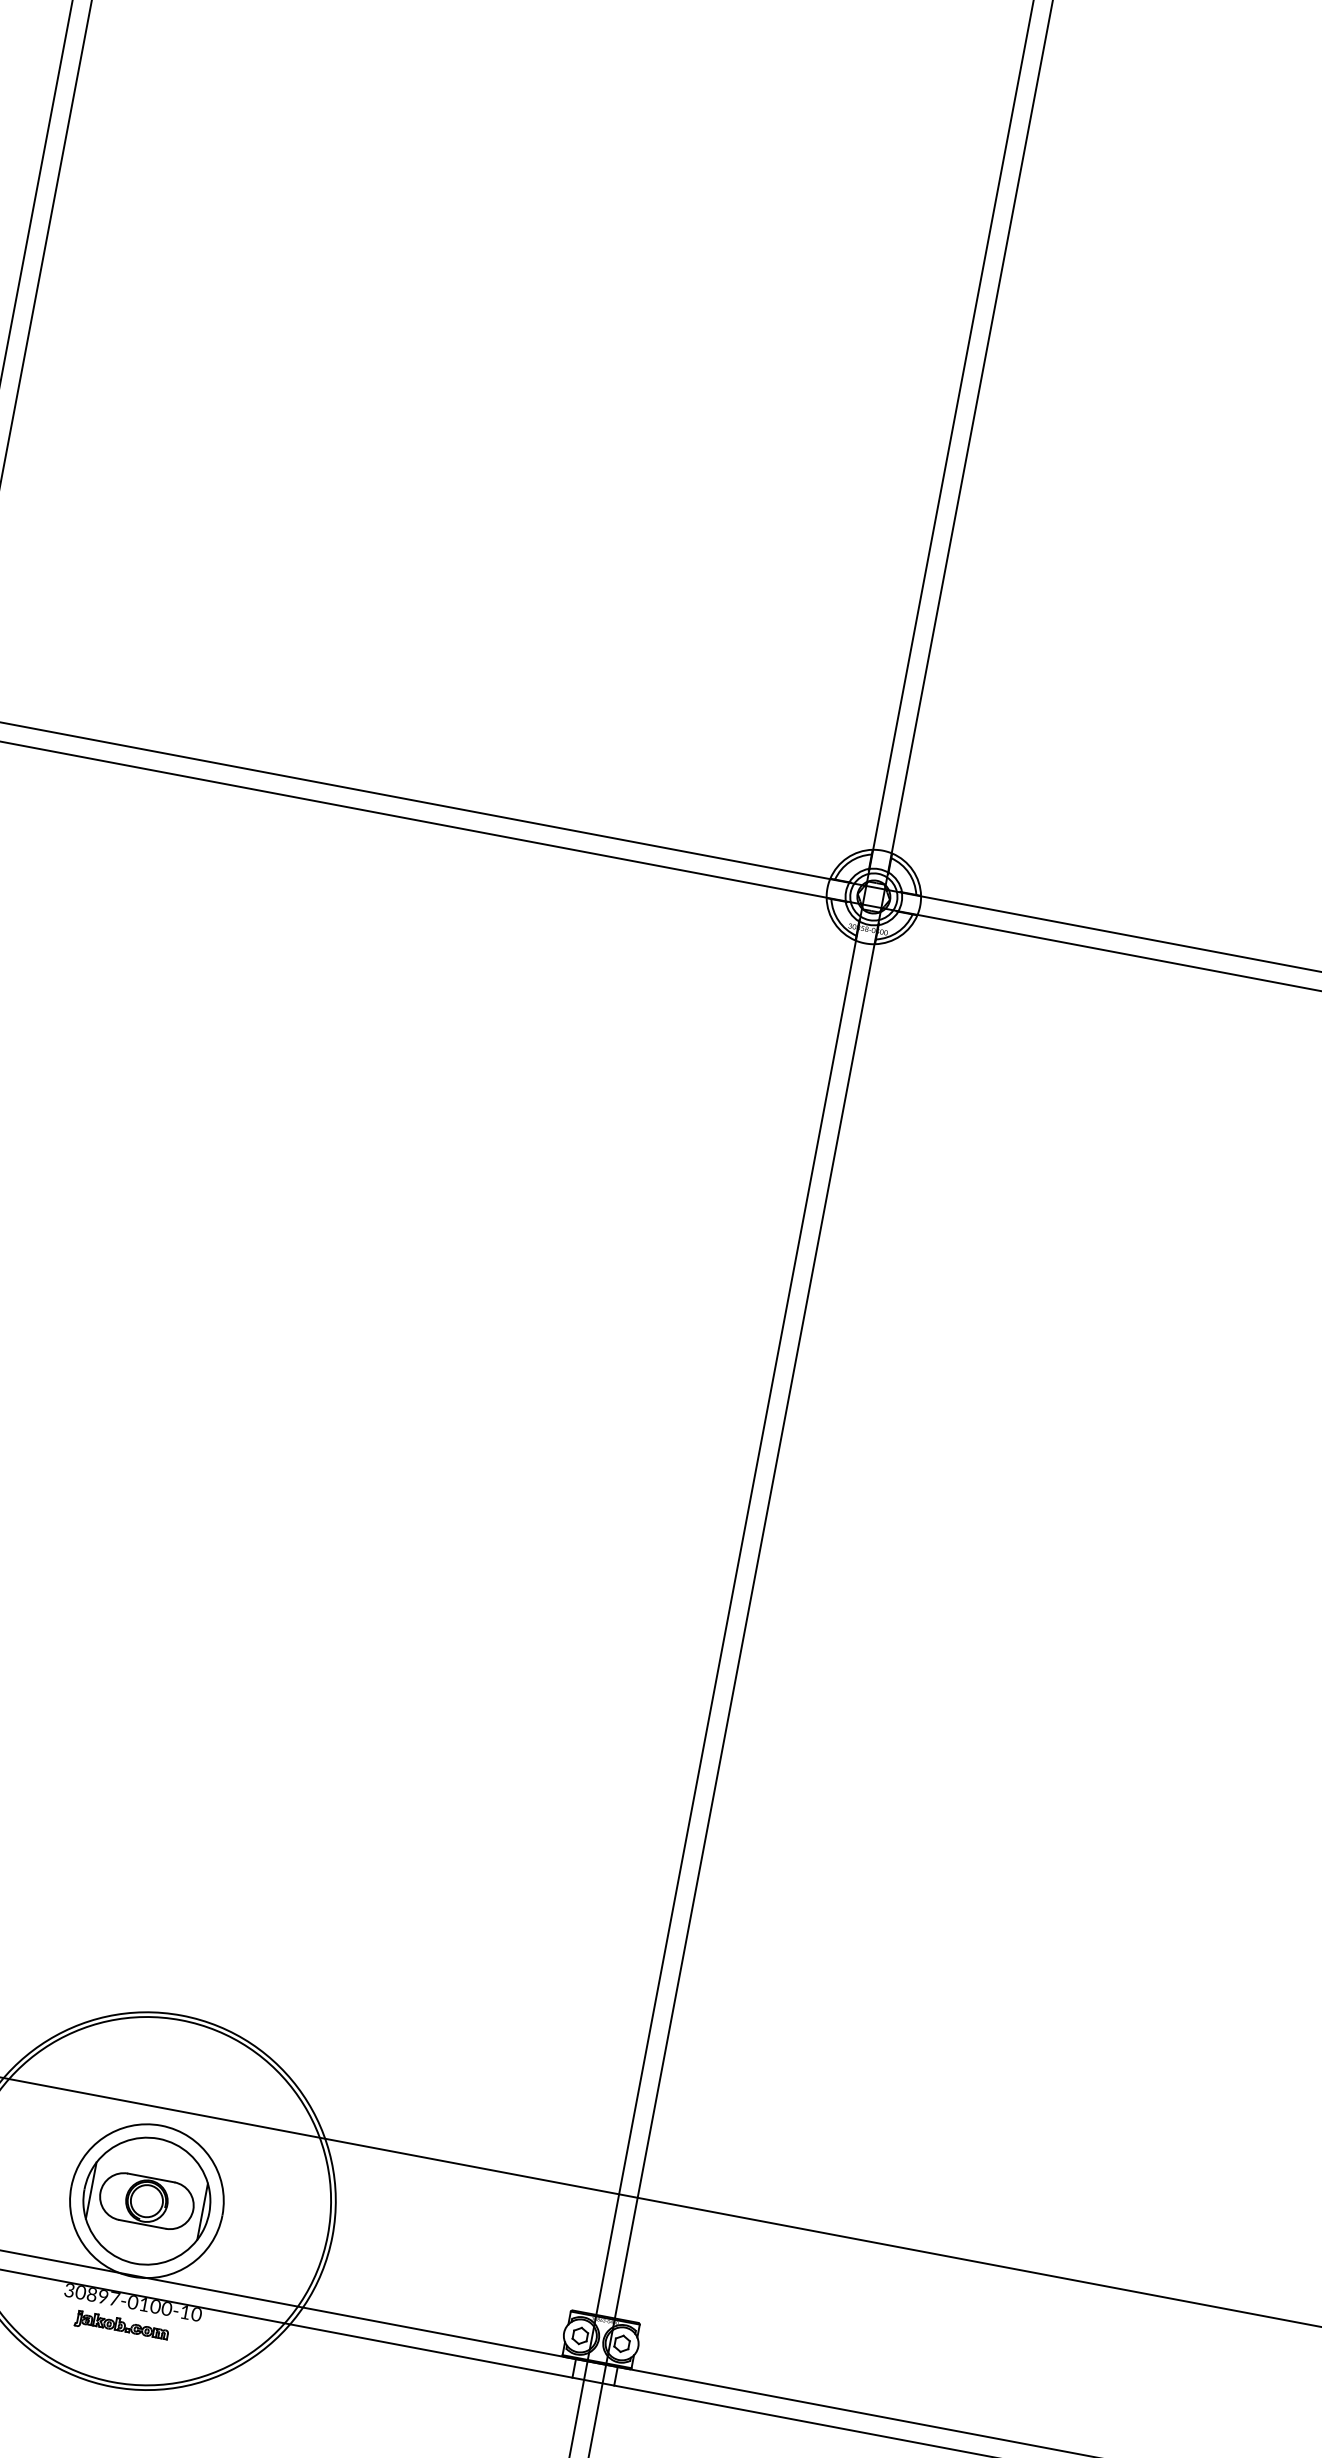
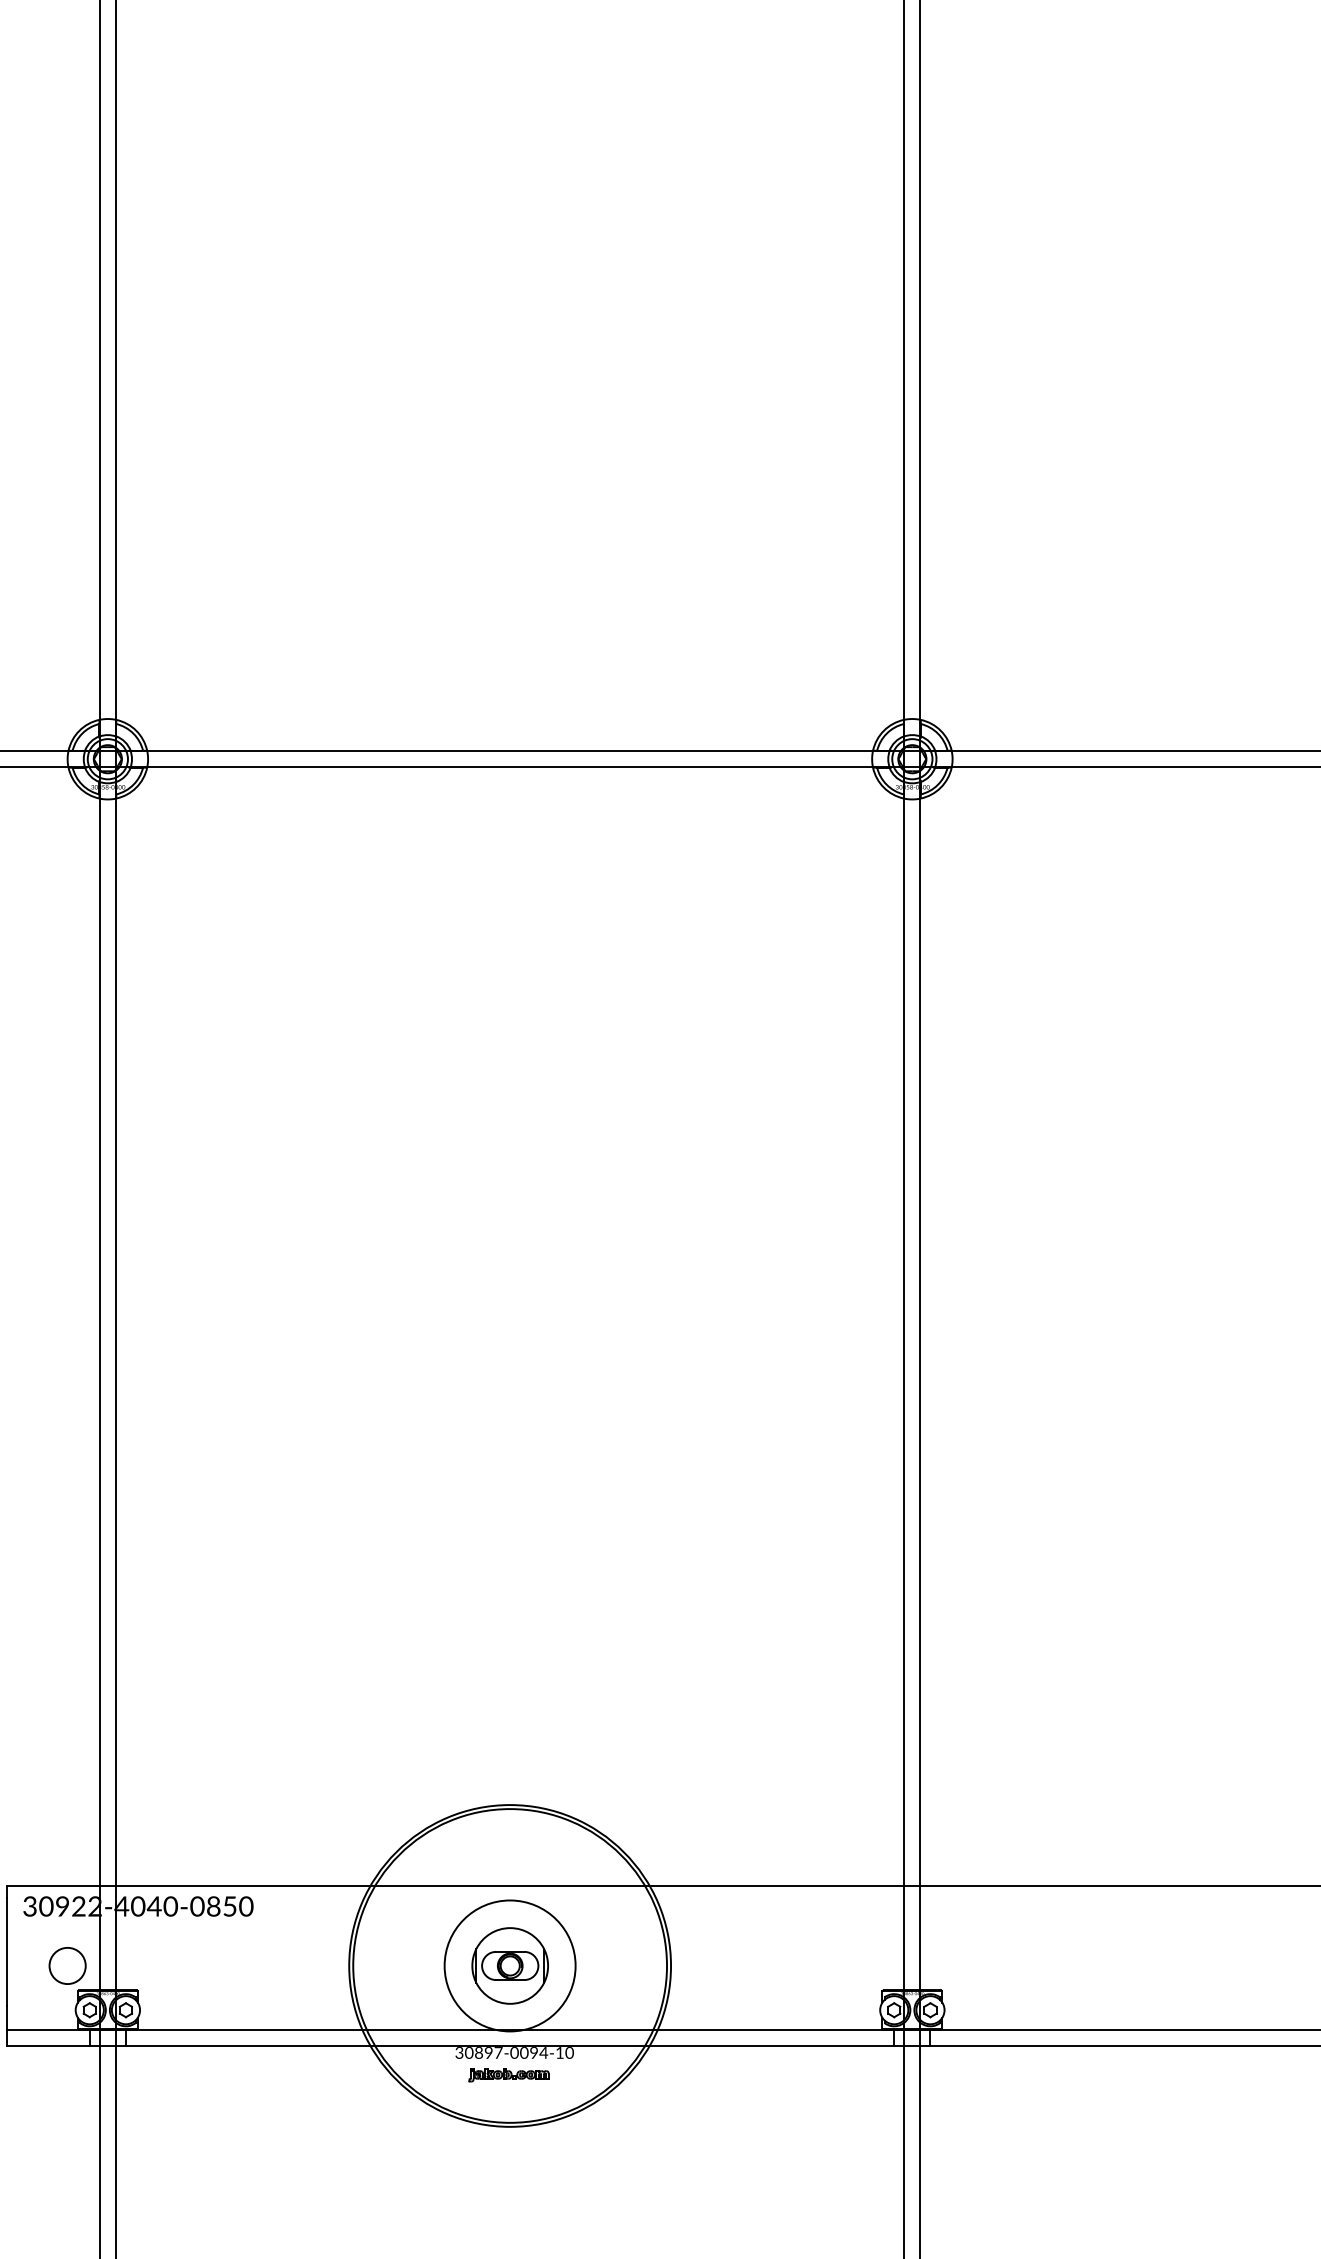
part: (147, 2200) -> (510, 1965), size x0.7
text: (156, 2306) -> (534, 2052), 30897-0100-10 -> 30897-0094-10

